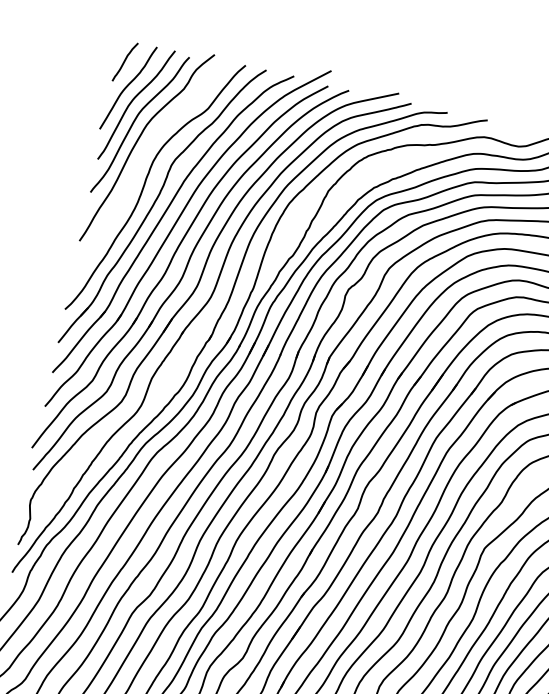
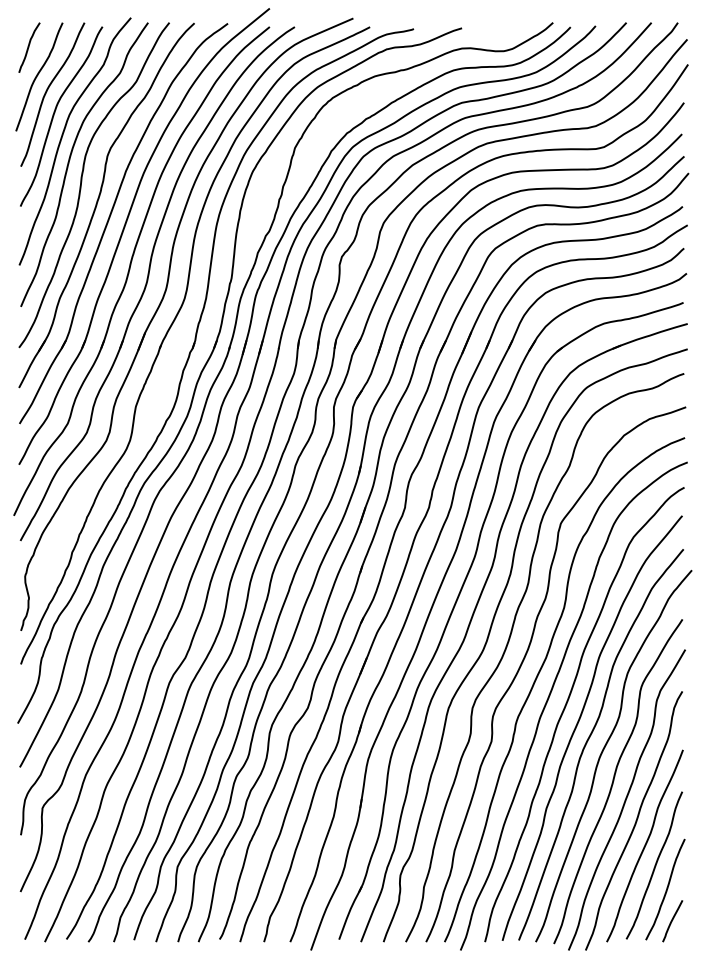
curve: (139, 162) -> (70, 160), added

